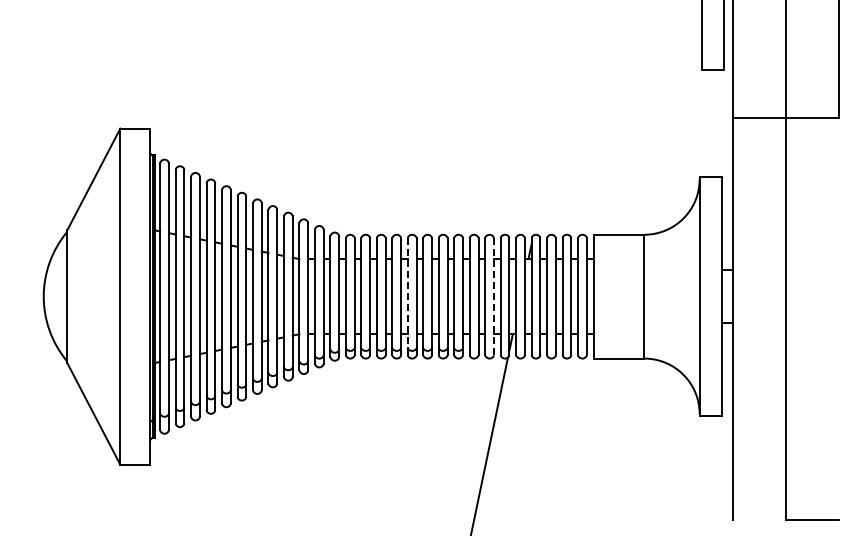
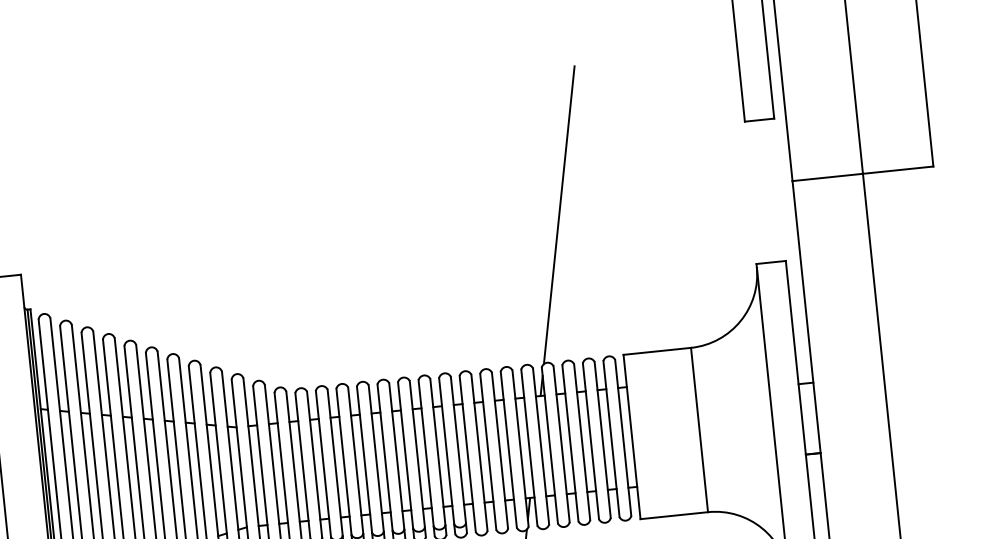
line: (556, 125) -> (559, 214), added
line: (407, 293) -> (384, 458), dashed -> solid
line: (494, 296) -> (500, 450), dashed -> solid

